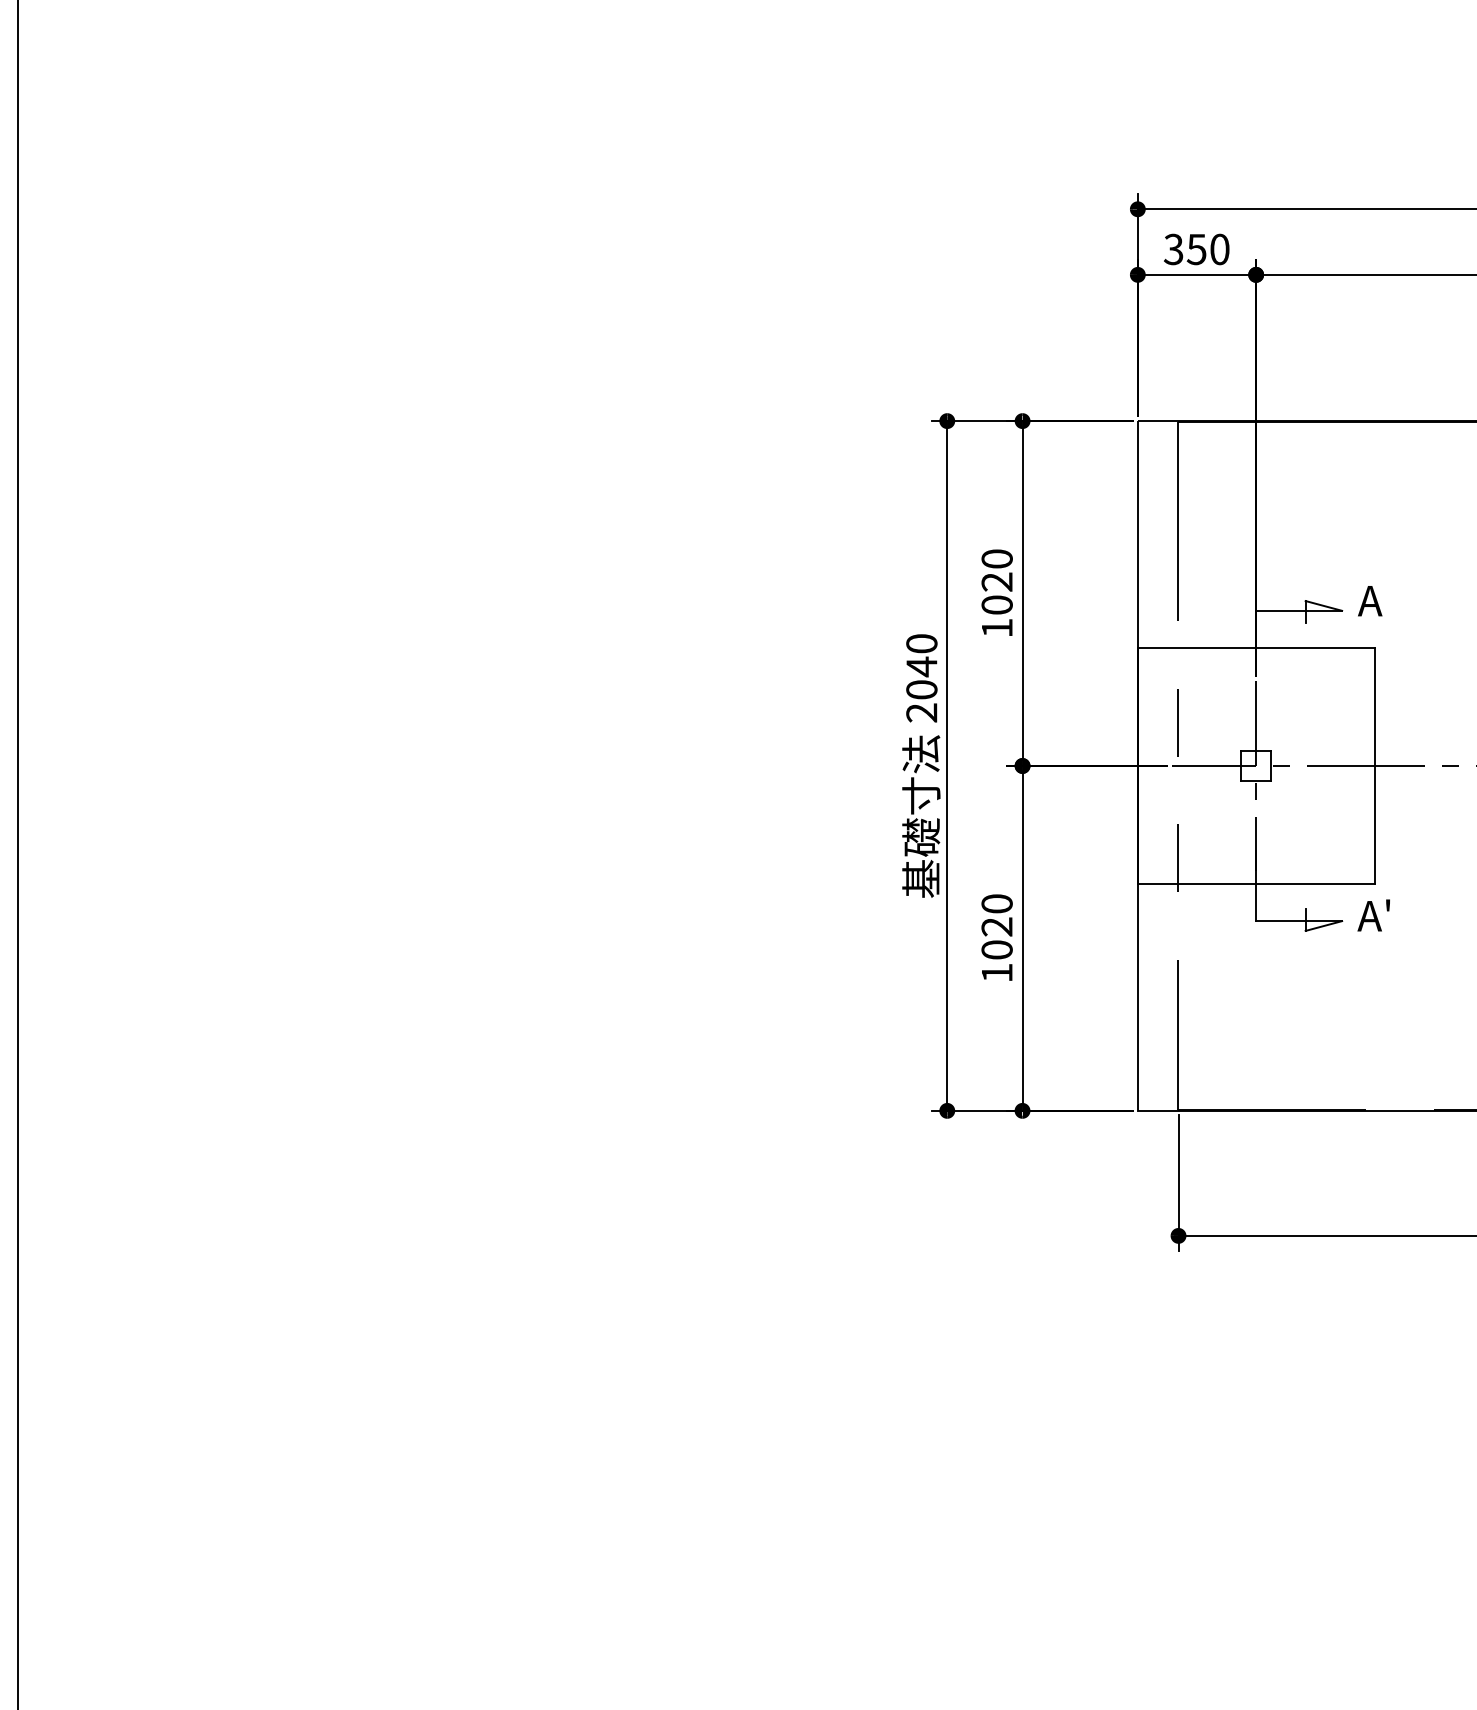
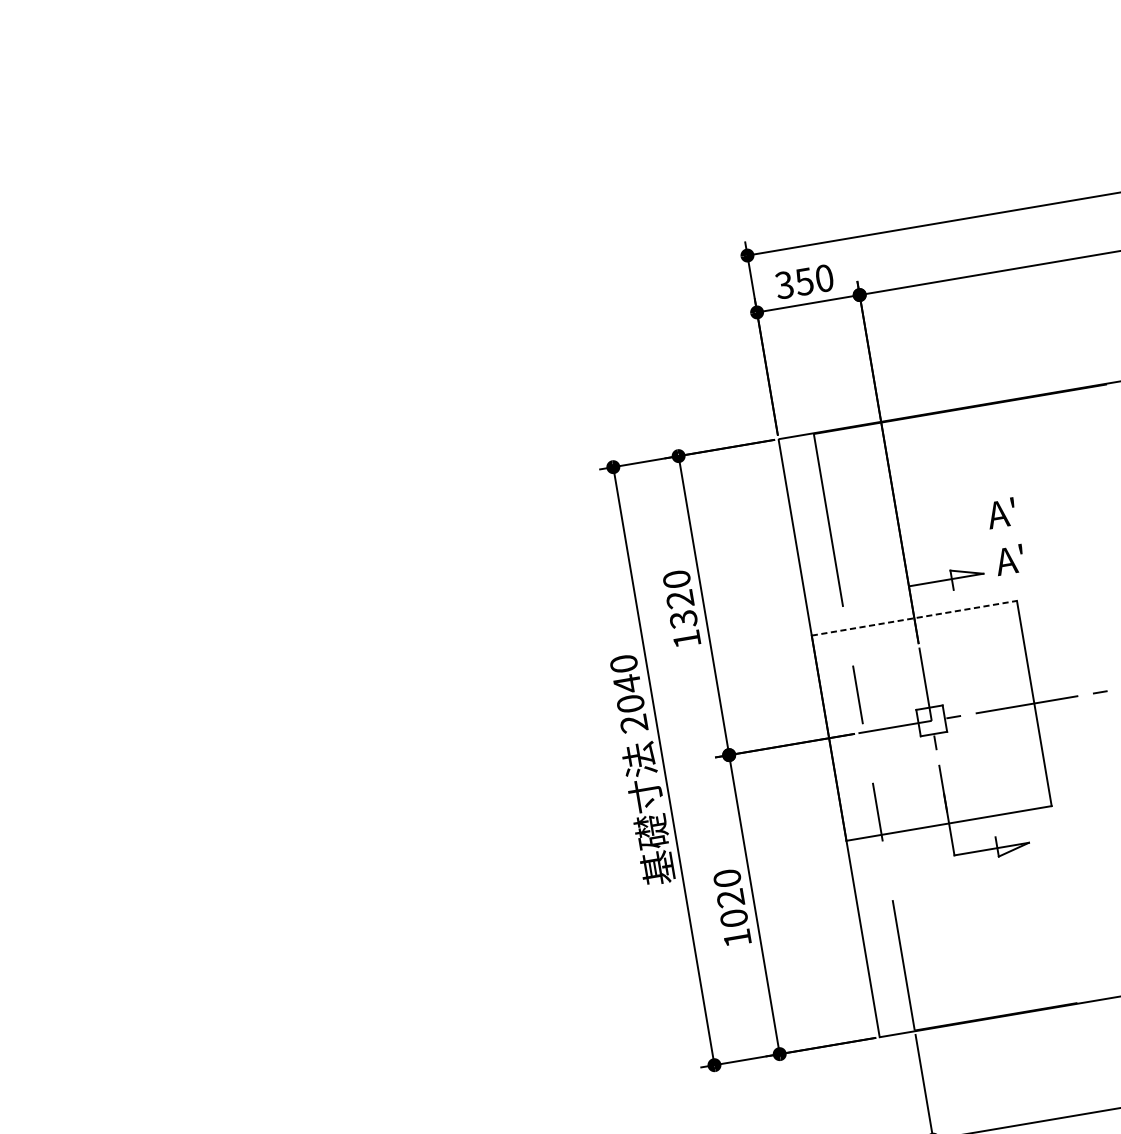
text: (1388, 590) -> (1020, 549), A -> A'
text: (996, 605) -> (683, 619), 1020 -> 1320
line: (1256, 647) -> (914, 618), solid -> dashed
text: (1373, 915) -> (1001, 513), moved

